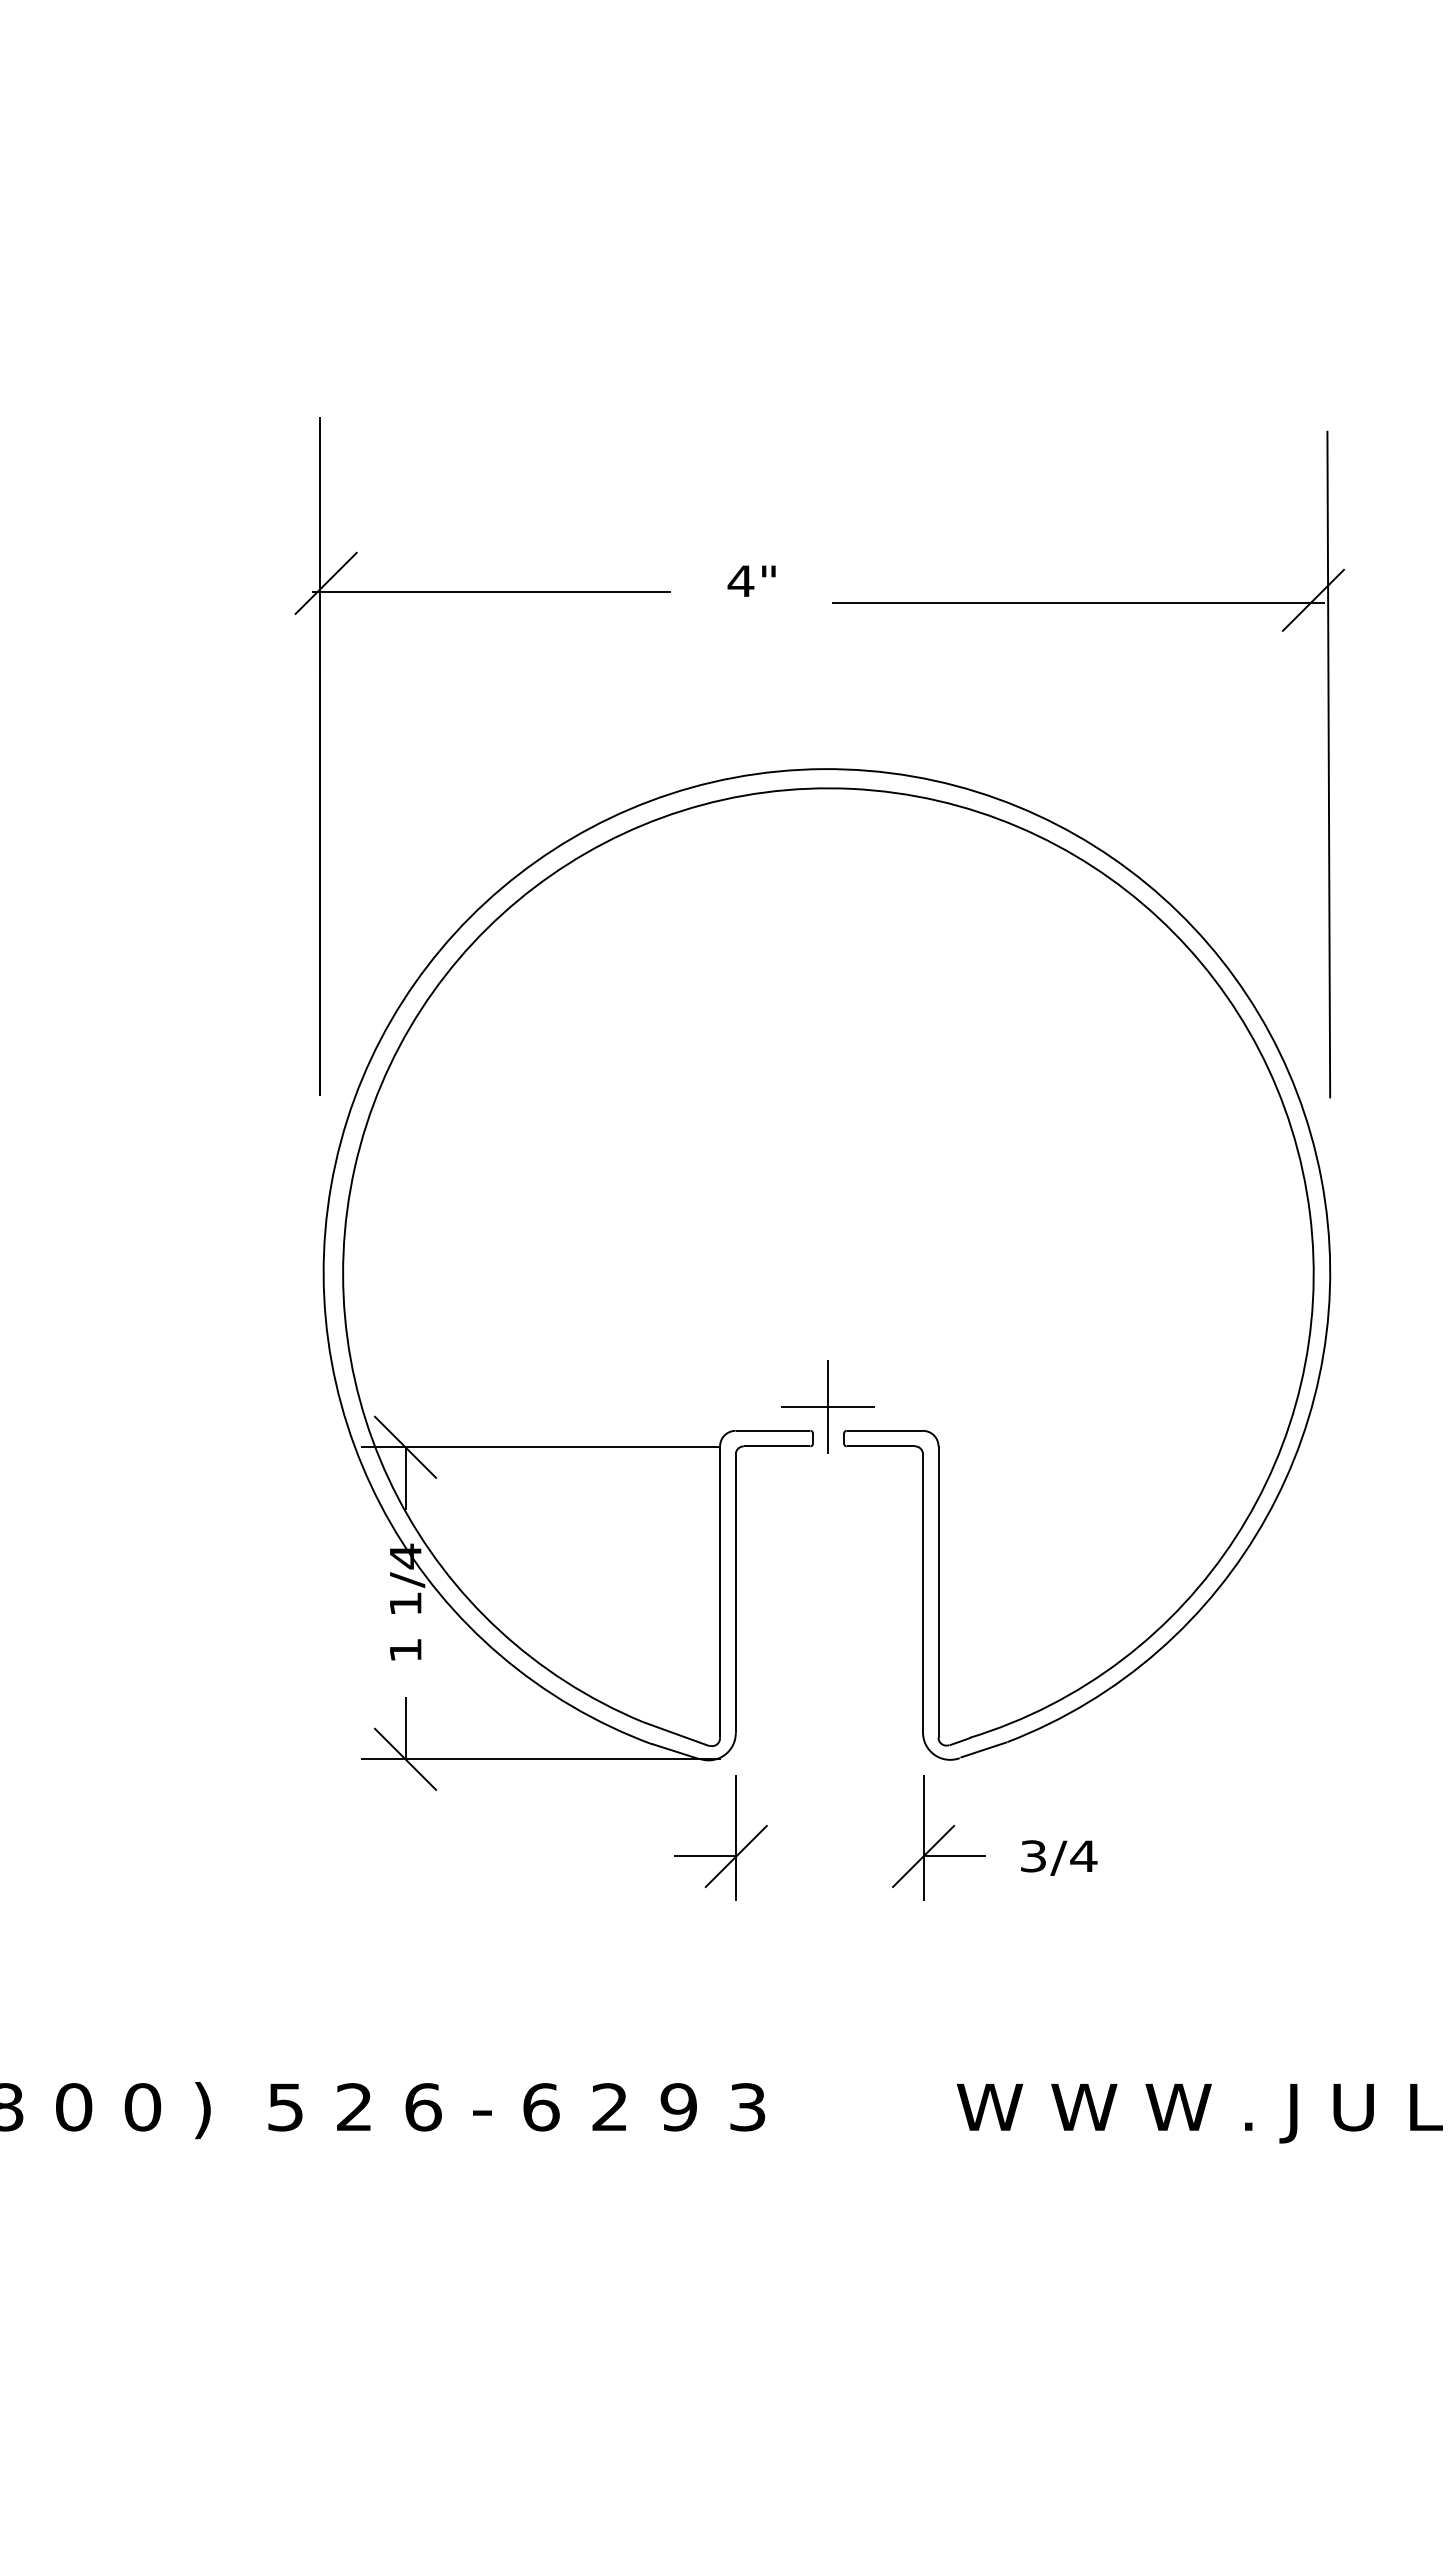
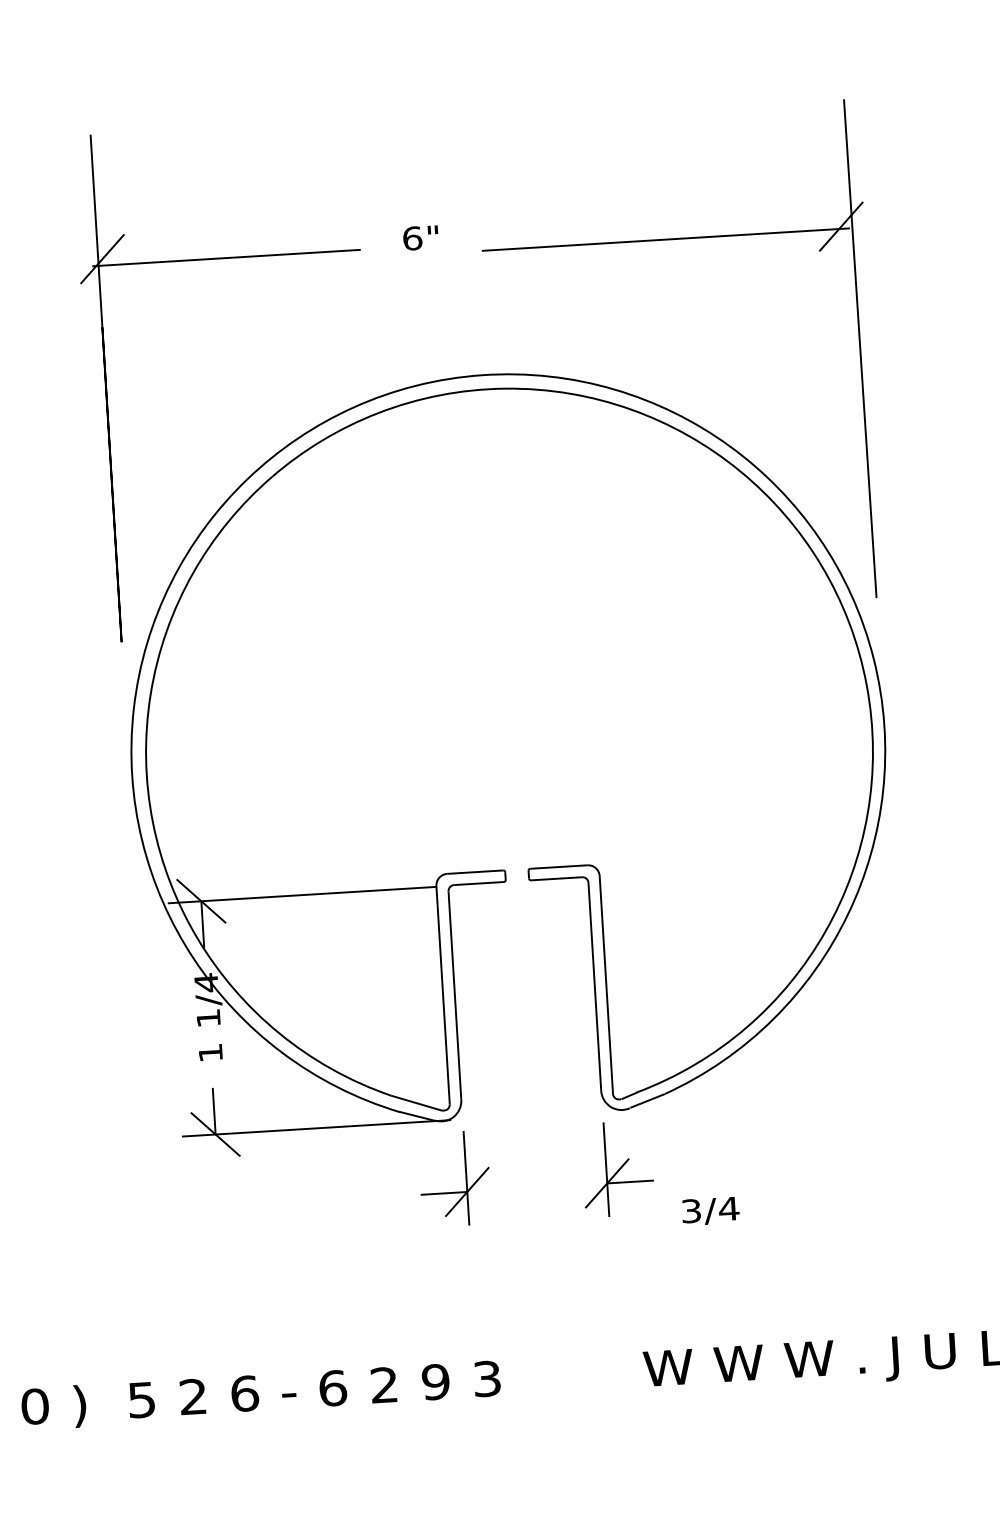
text: (740, 581) -> (412, 238), 4" -> 6"
part: (827, 1406) -> (514, 851), removed
text: (1059, 1857) -> (710, 1210), moved

